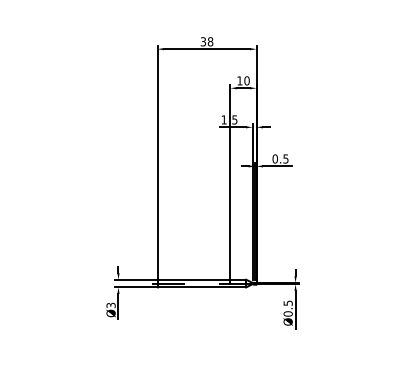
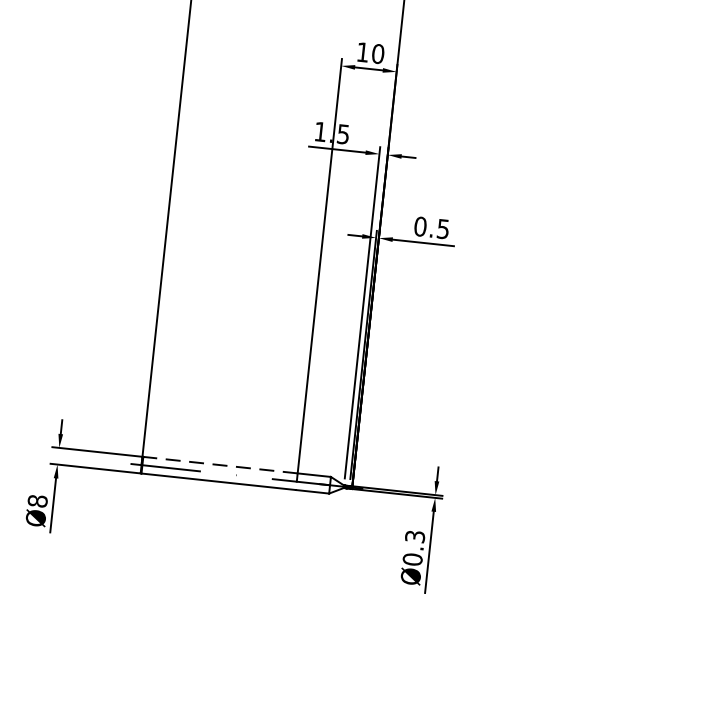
line: (193, 279) -> (219, 464), solid -> dashed
text: (287, 302) -> (413, 534), Ø0.5 -> Ø0.3
text: (110, 305) -> (36, 501), Ø3 -> Ø8

